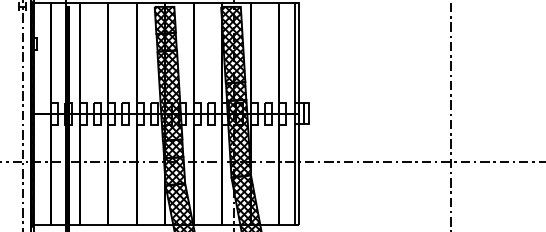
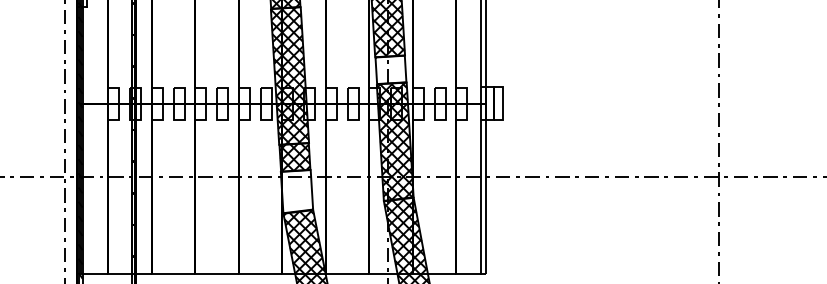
hatch: (236, 91) -> (391, 69), removed
hatch: (174, 171) -> (296, 191), removed

